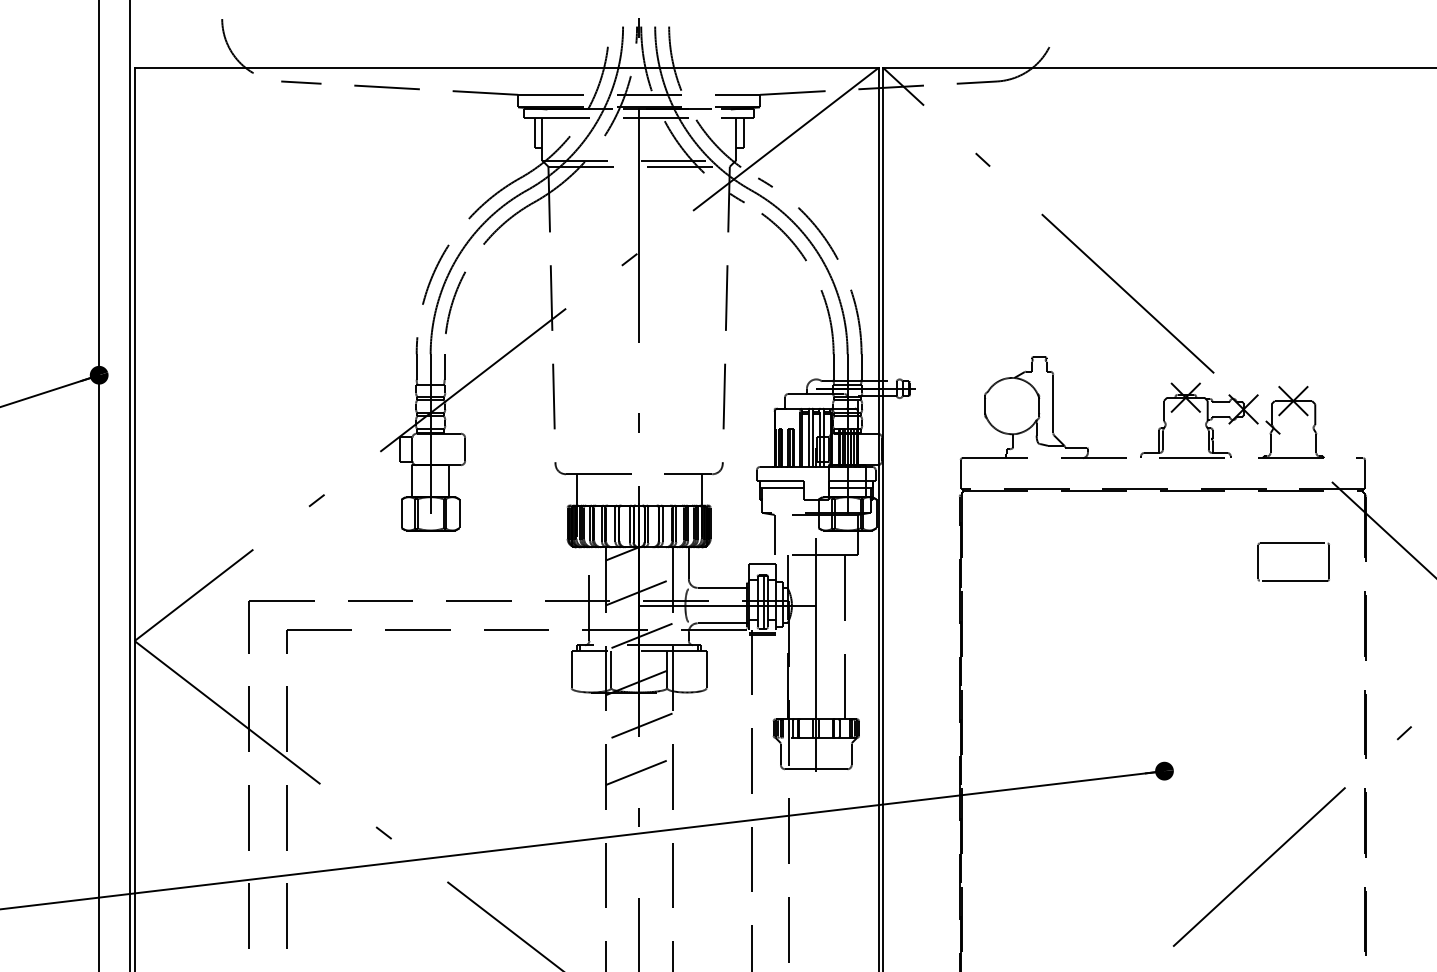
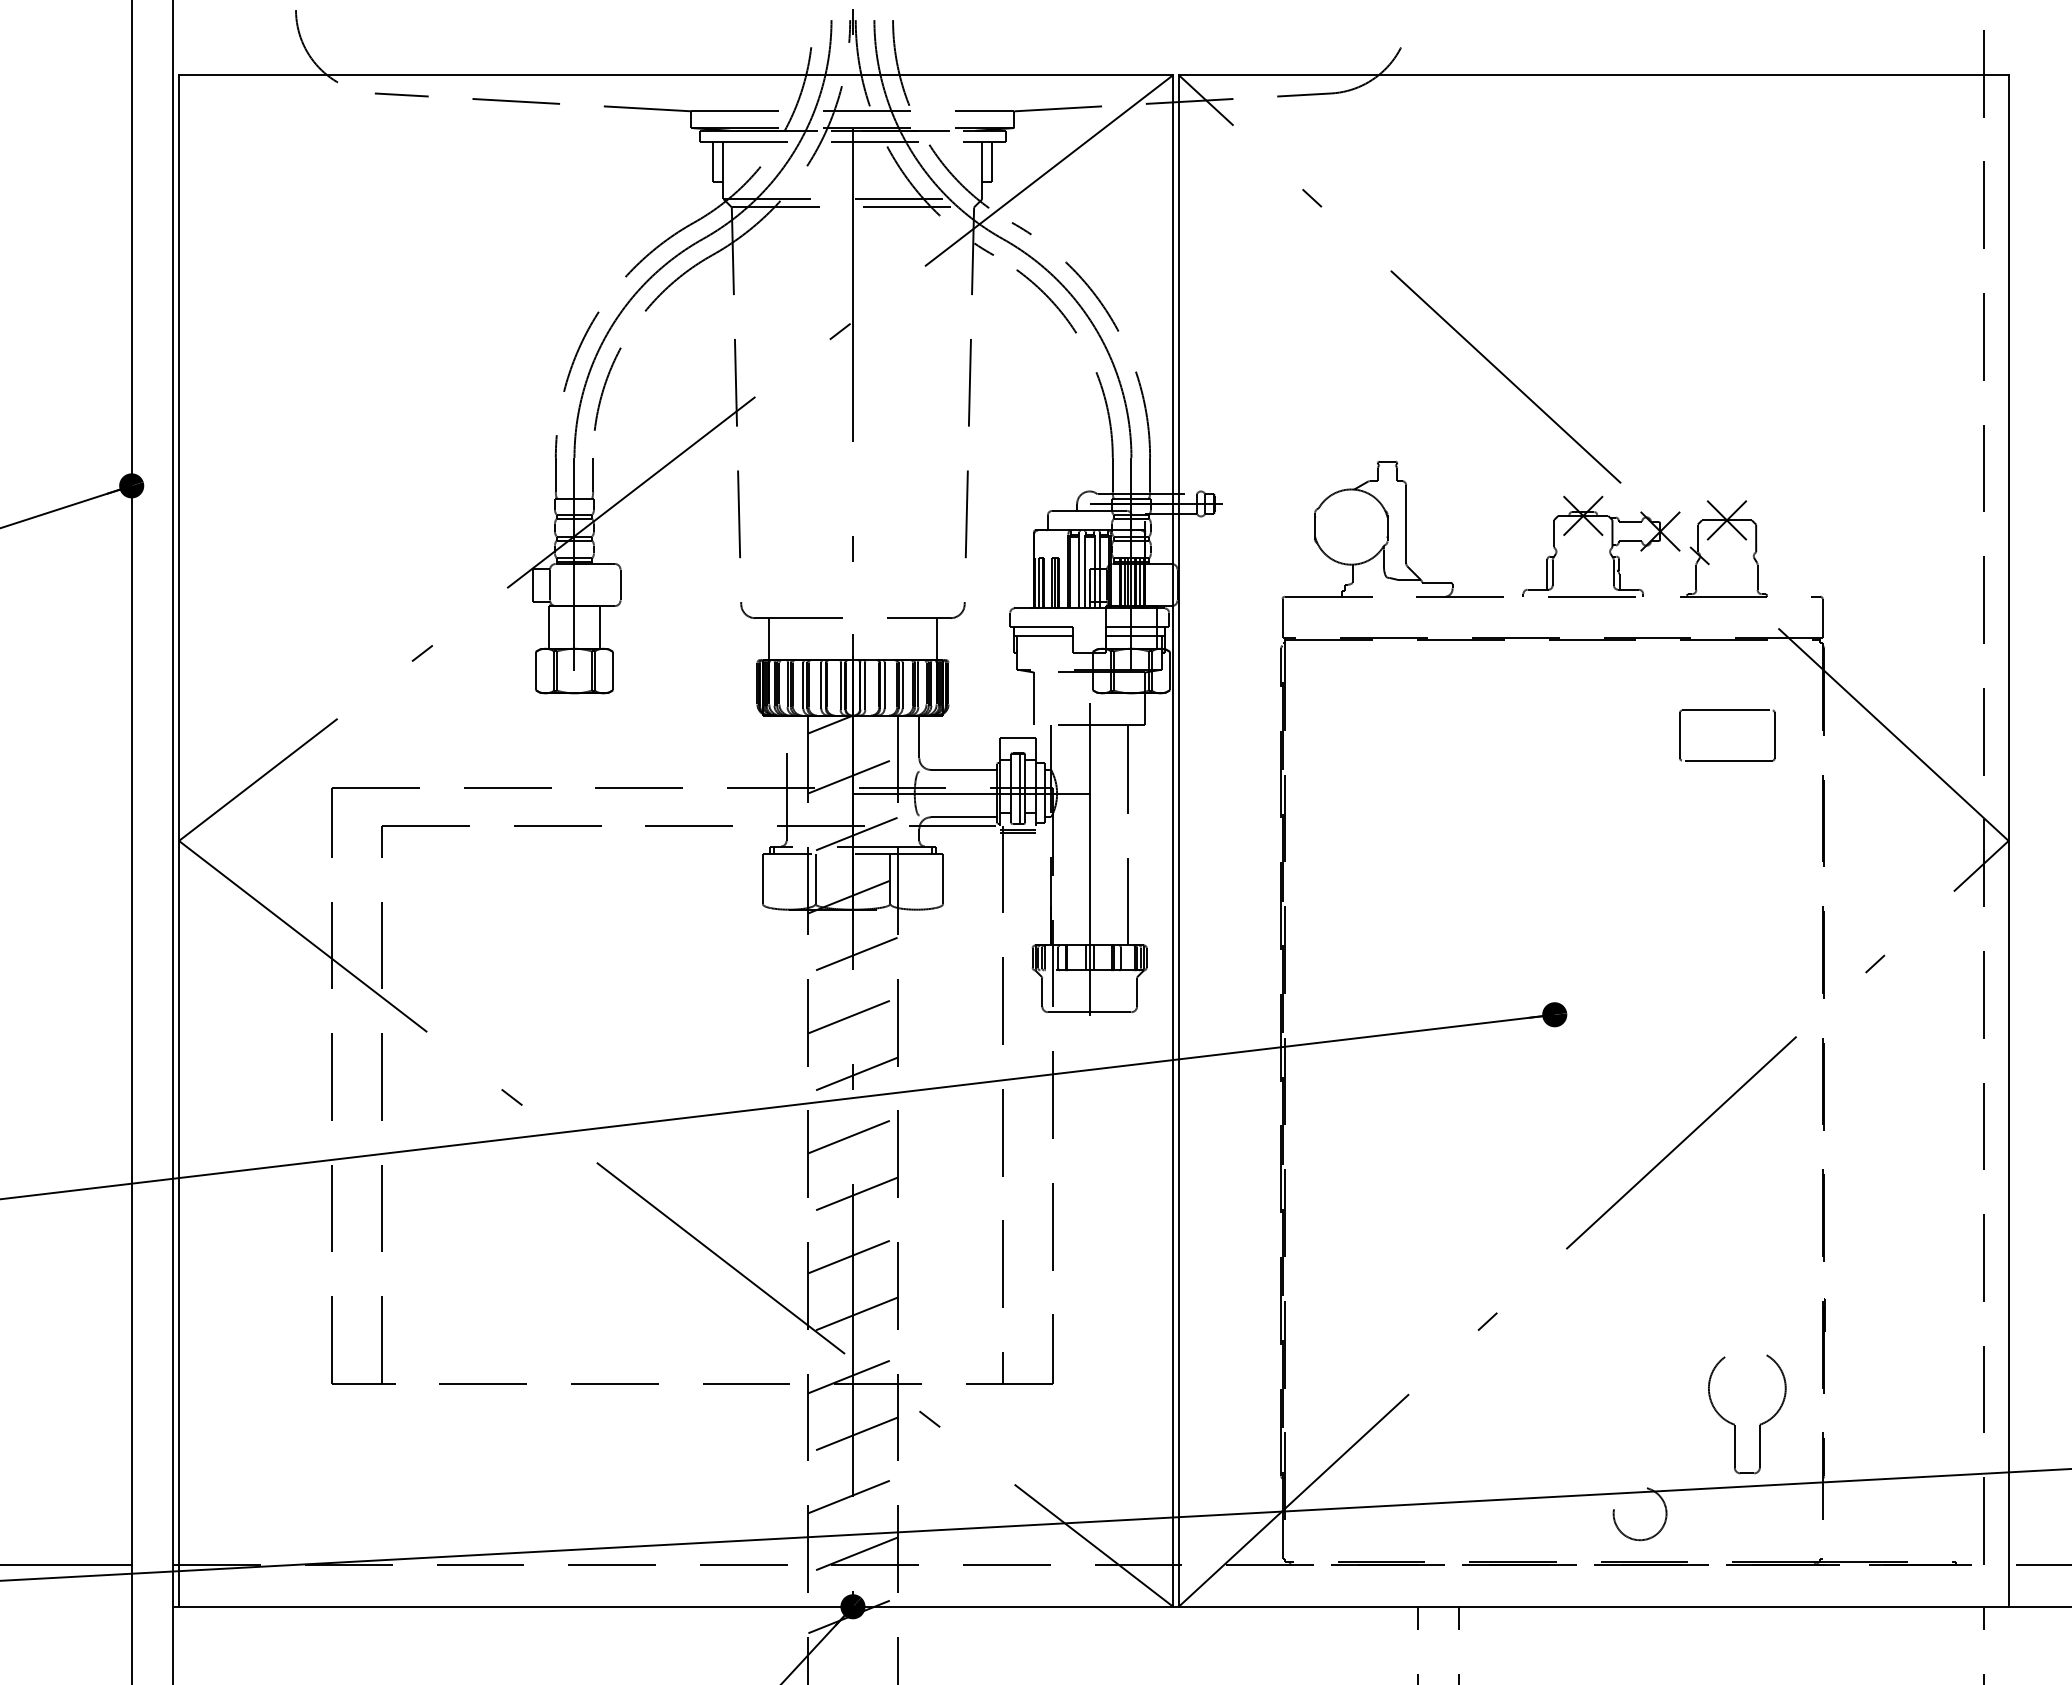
line: (638, 816) -> (852, 1075), added
line: (638, 861) -> (852, 1135), added
line: (638, 906) -> (852, 1195), added
line: (638, 951) -> (852, 1255), added

